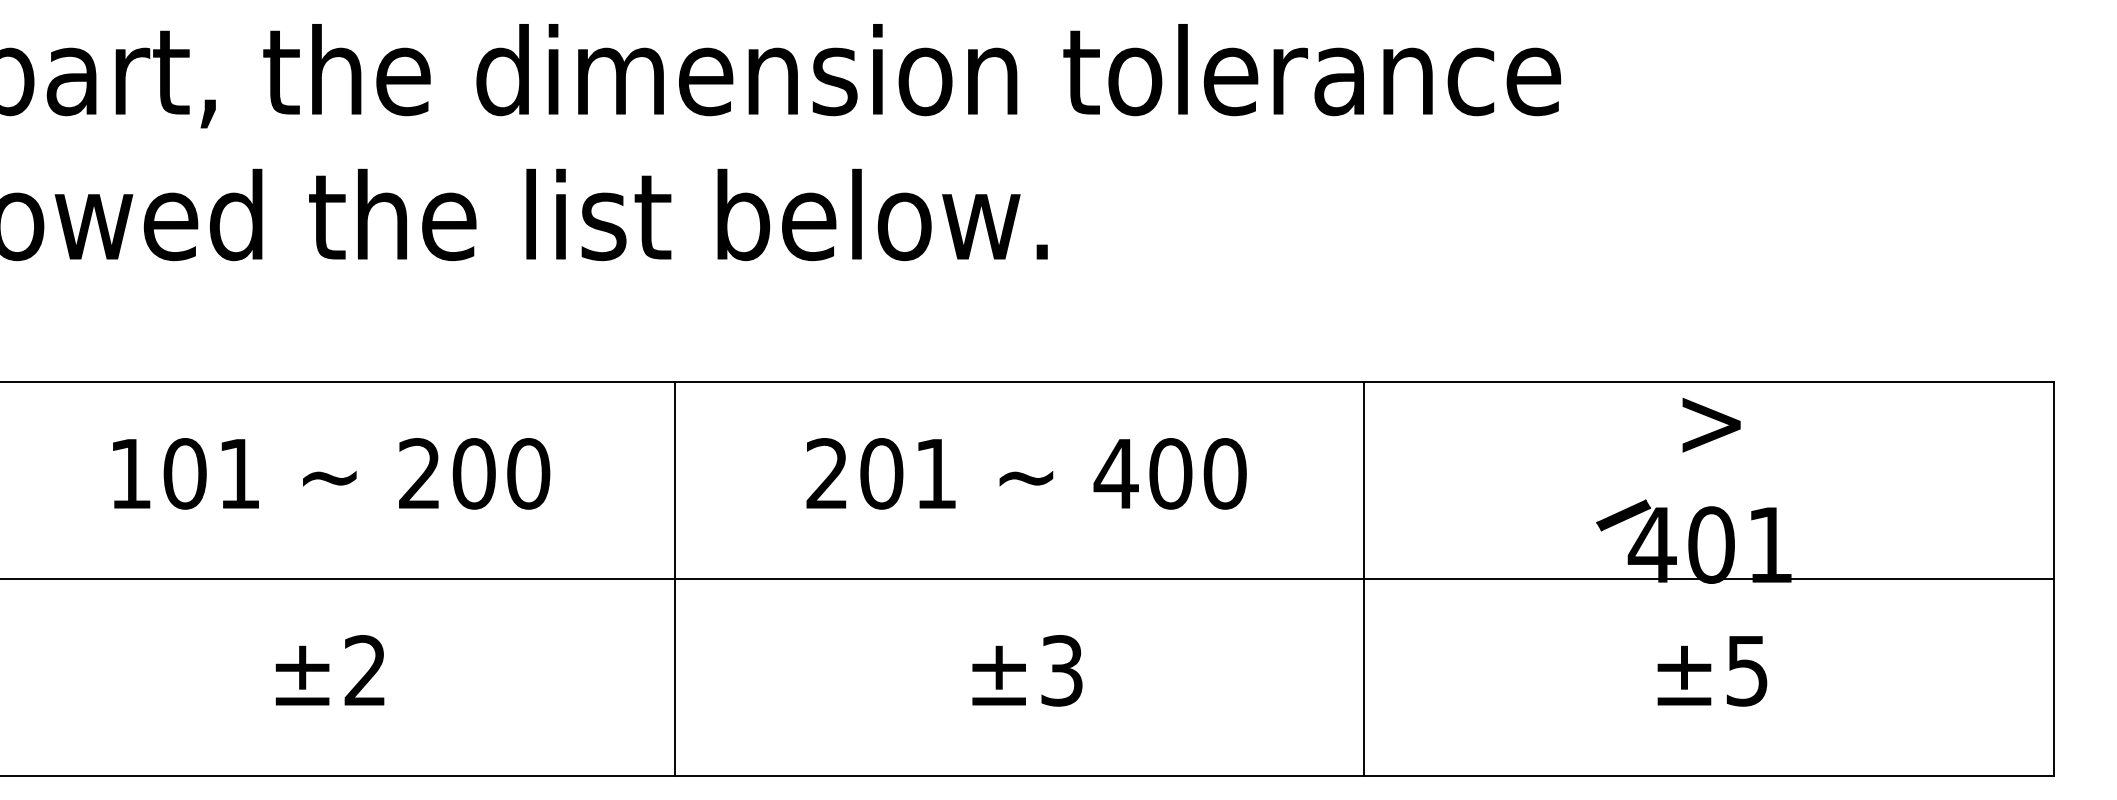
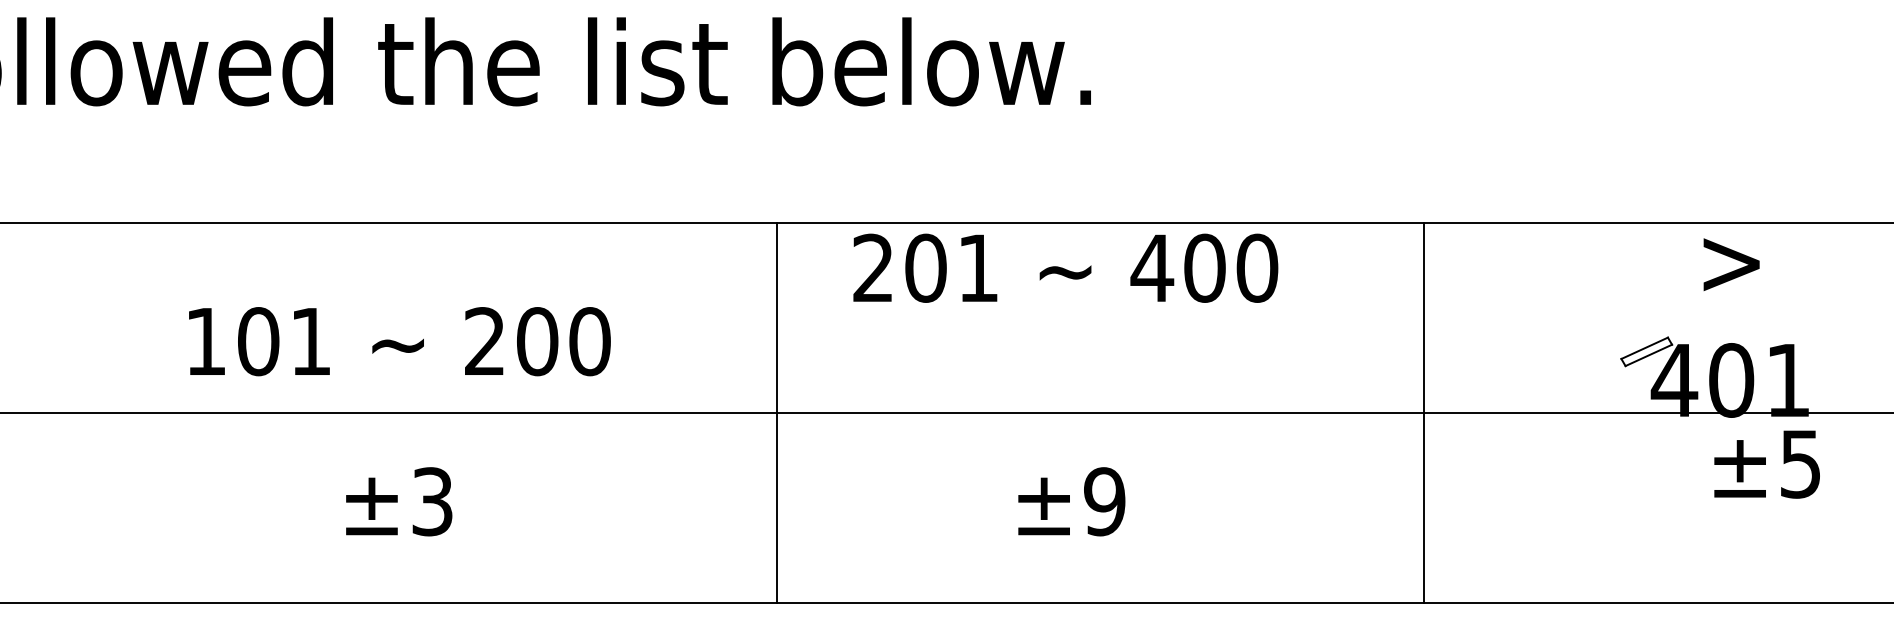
text: (331, 473) -> (399, 341), moved
text: (1026, 473) -> (1065, 267), moved
fill: (1623, 515) -> (1646, 351), removed
line: (675, 579) -> (777, 413), moved
line: (1364, 579) -> (1423, 413), moved
text: (364, 670) -> (431, 501), ±2 -> ±3
text: (1061, 670) -> (1104, 501), ±3 -> ±9
text: (1712, 671) -> (1767, 464), moved

